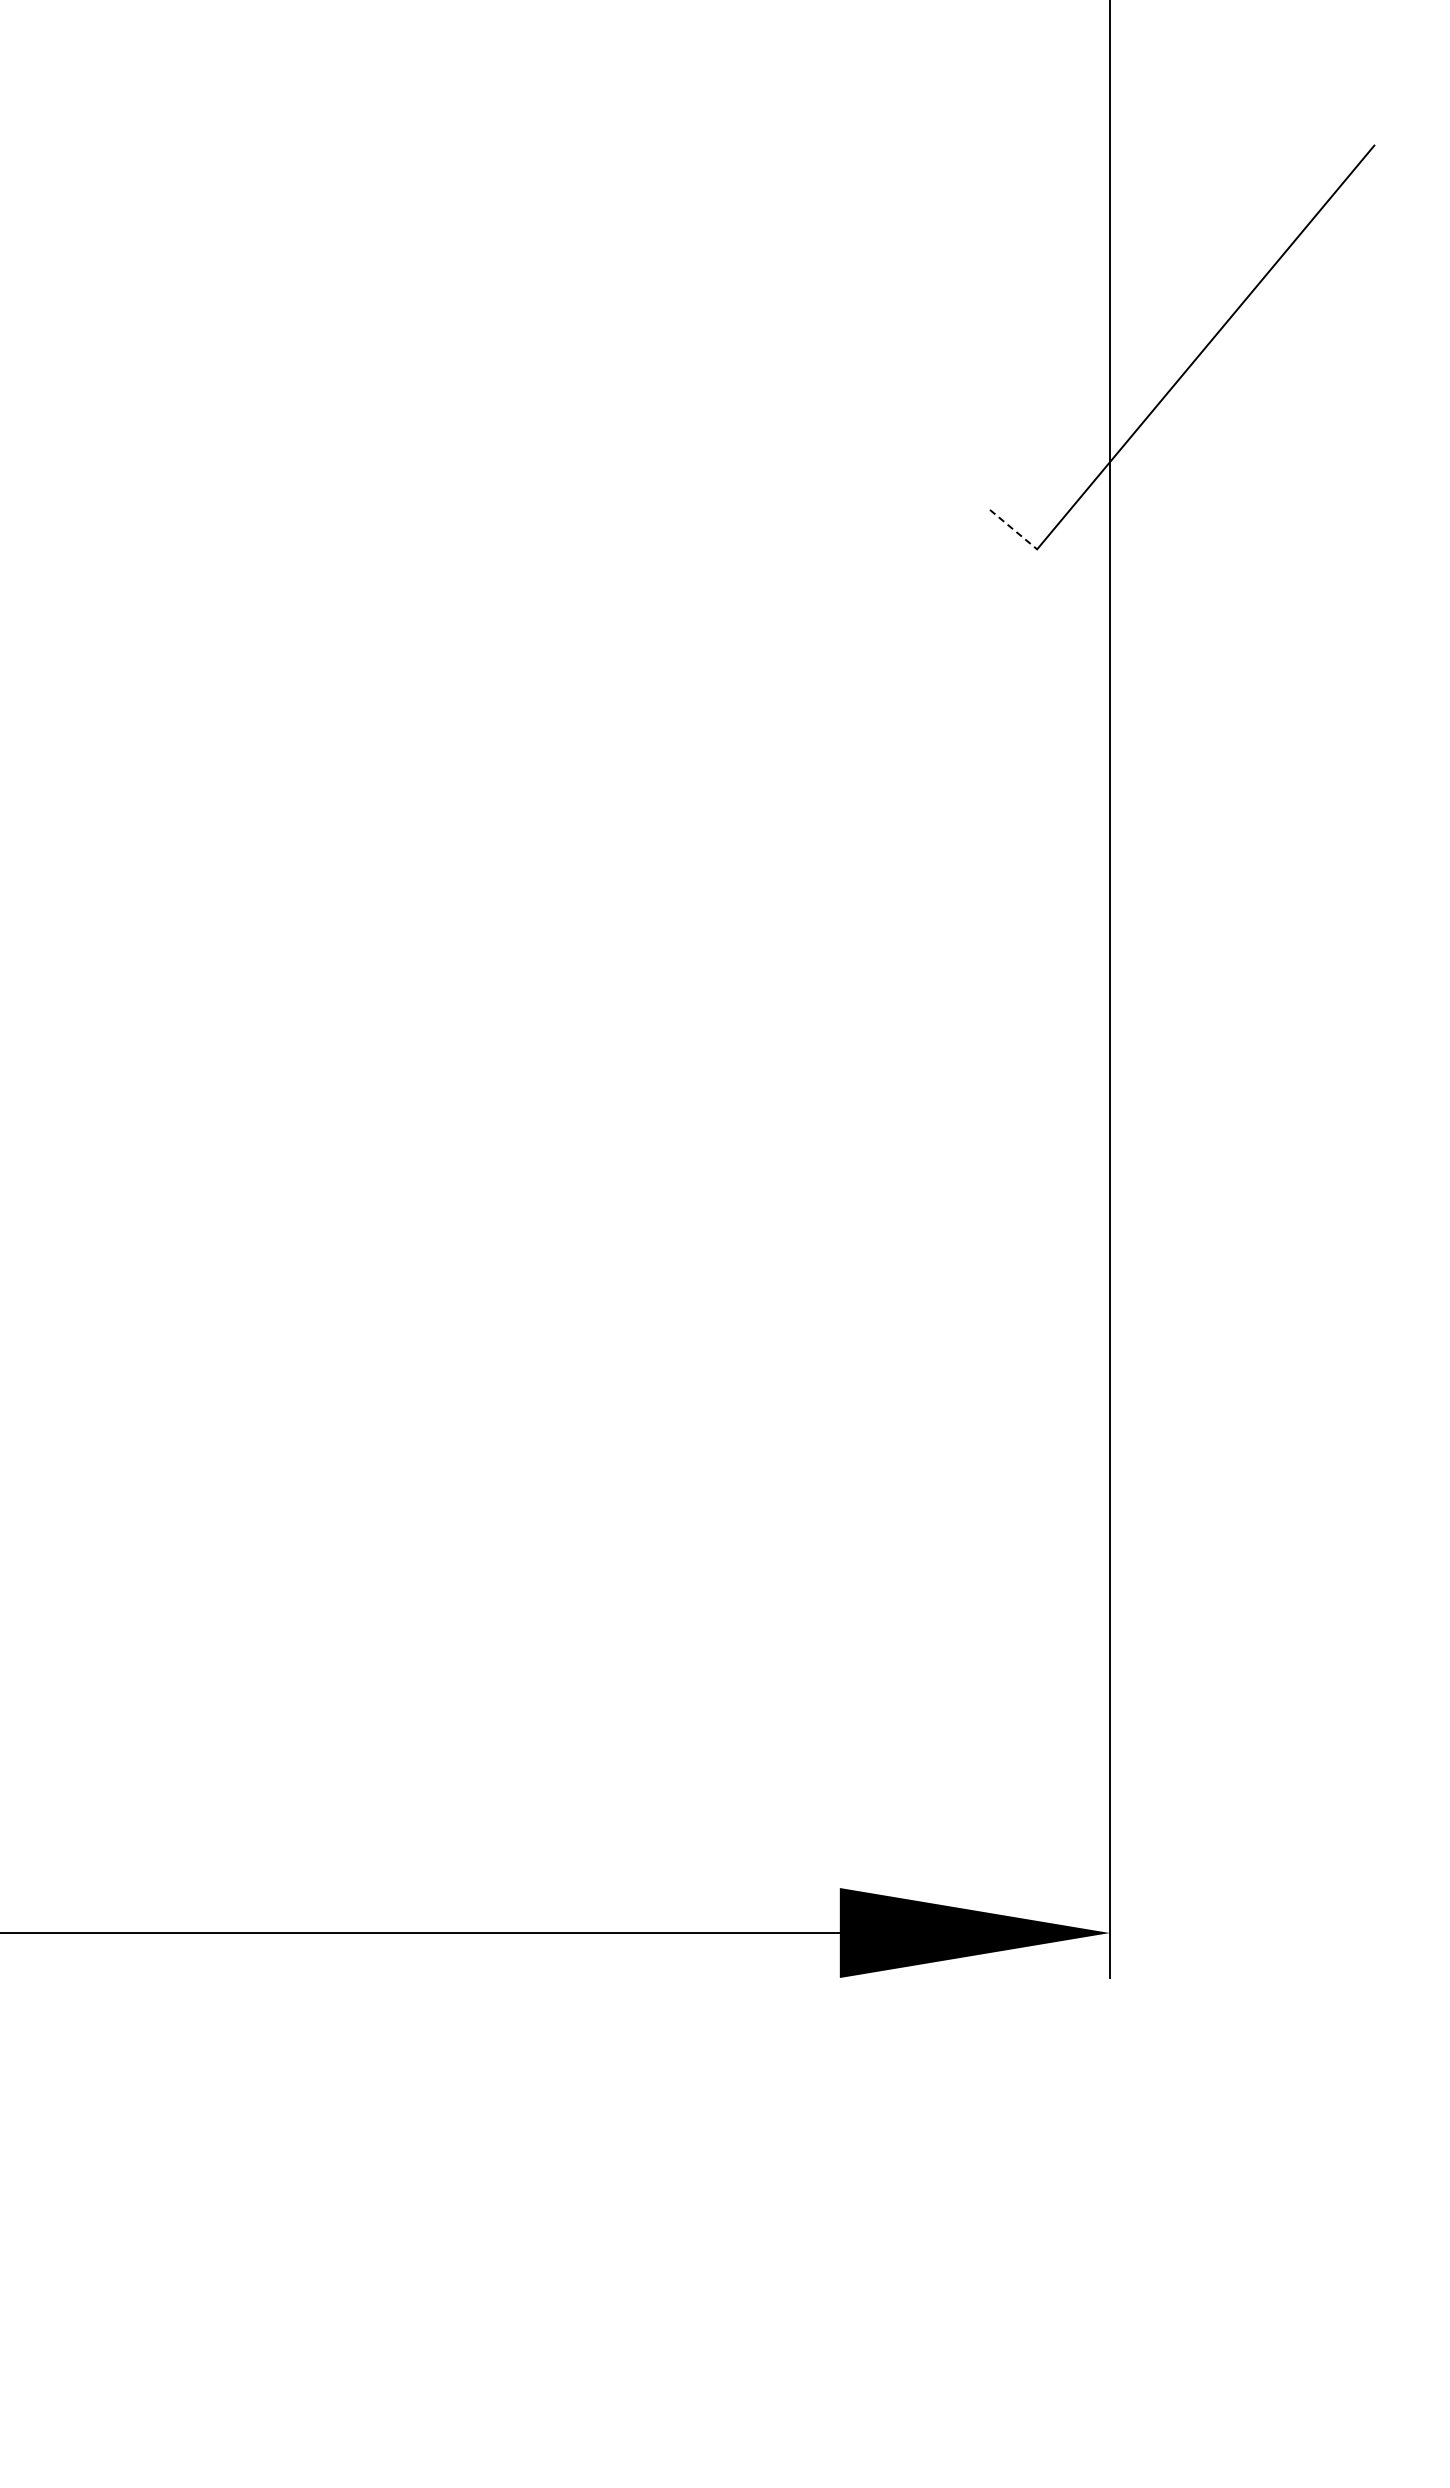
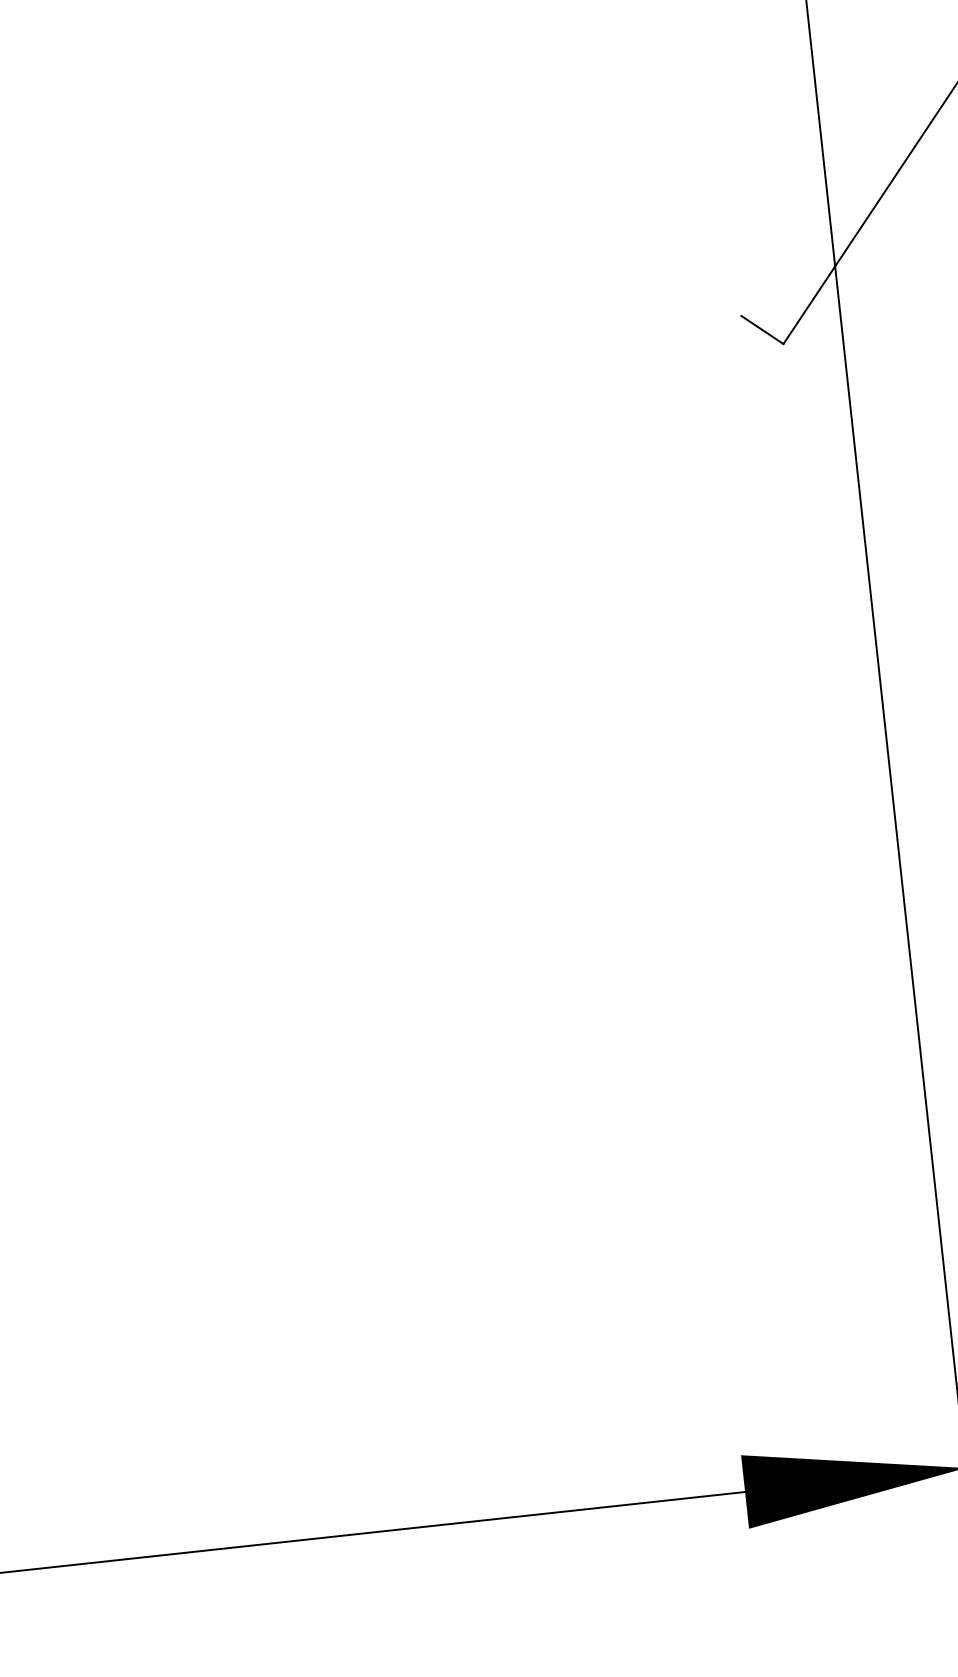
line: (1013, 529) -> (762, 329), dashed -> solid

